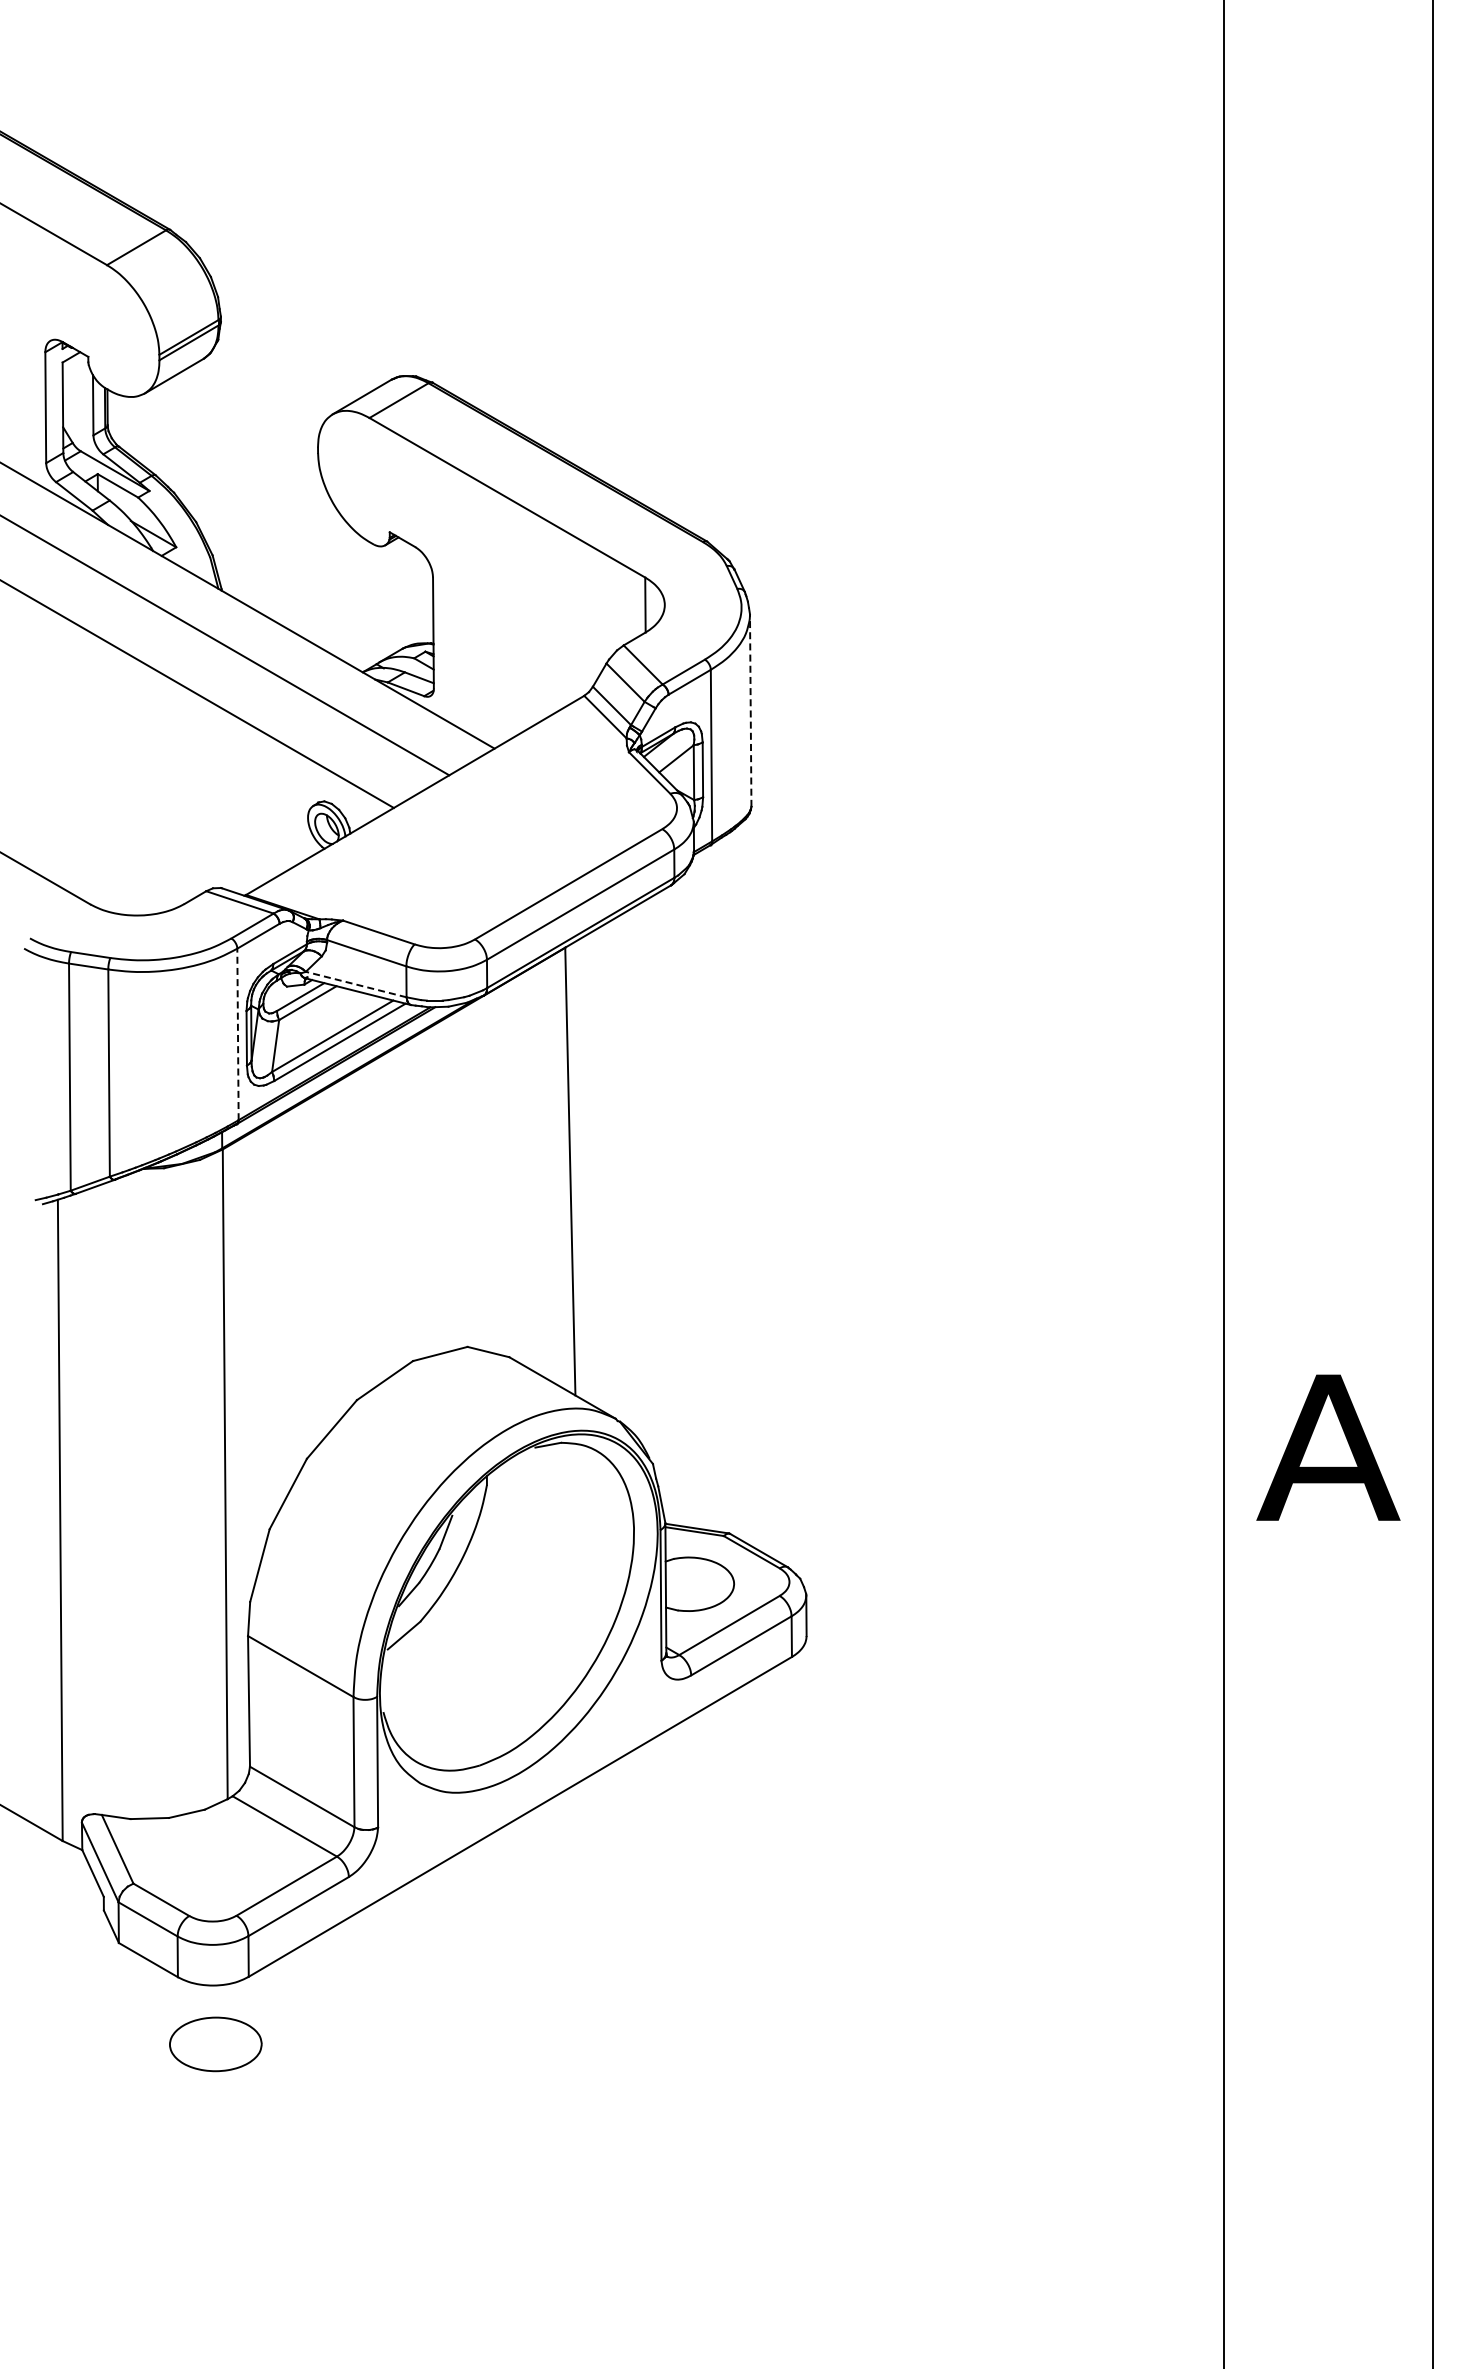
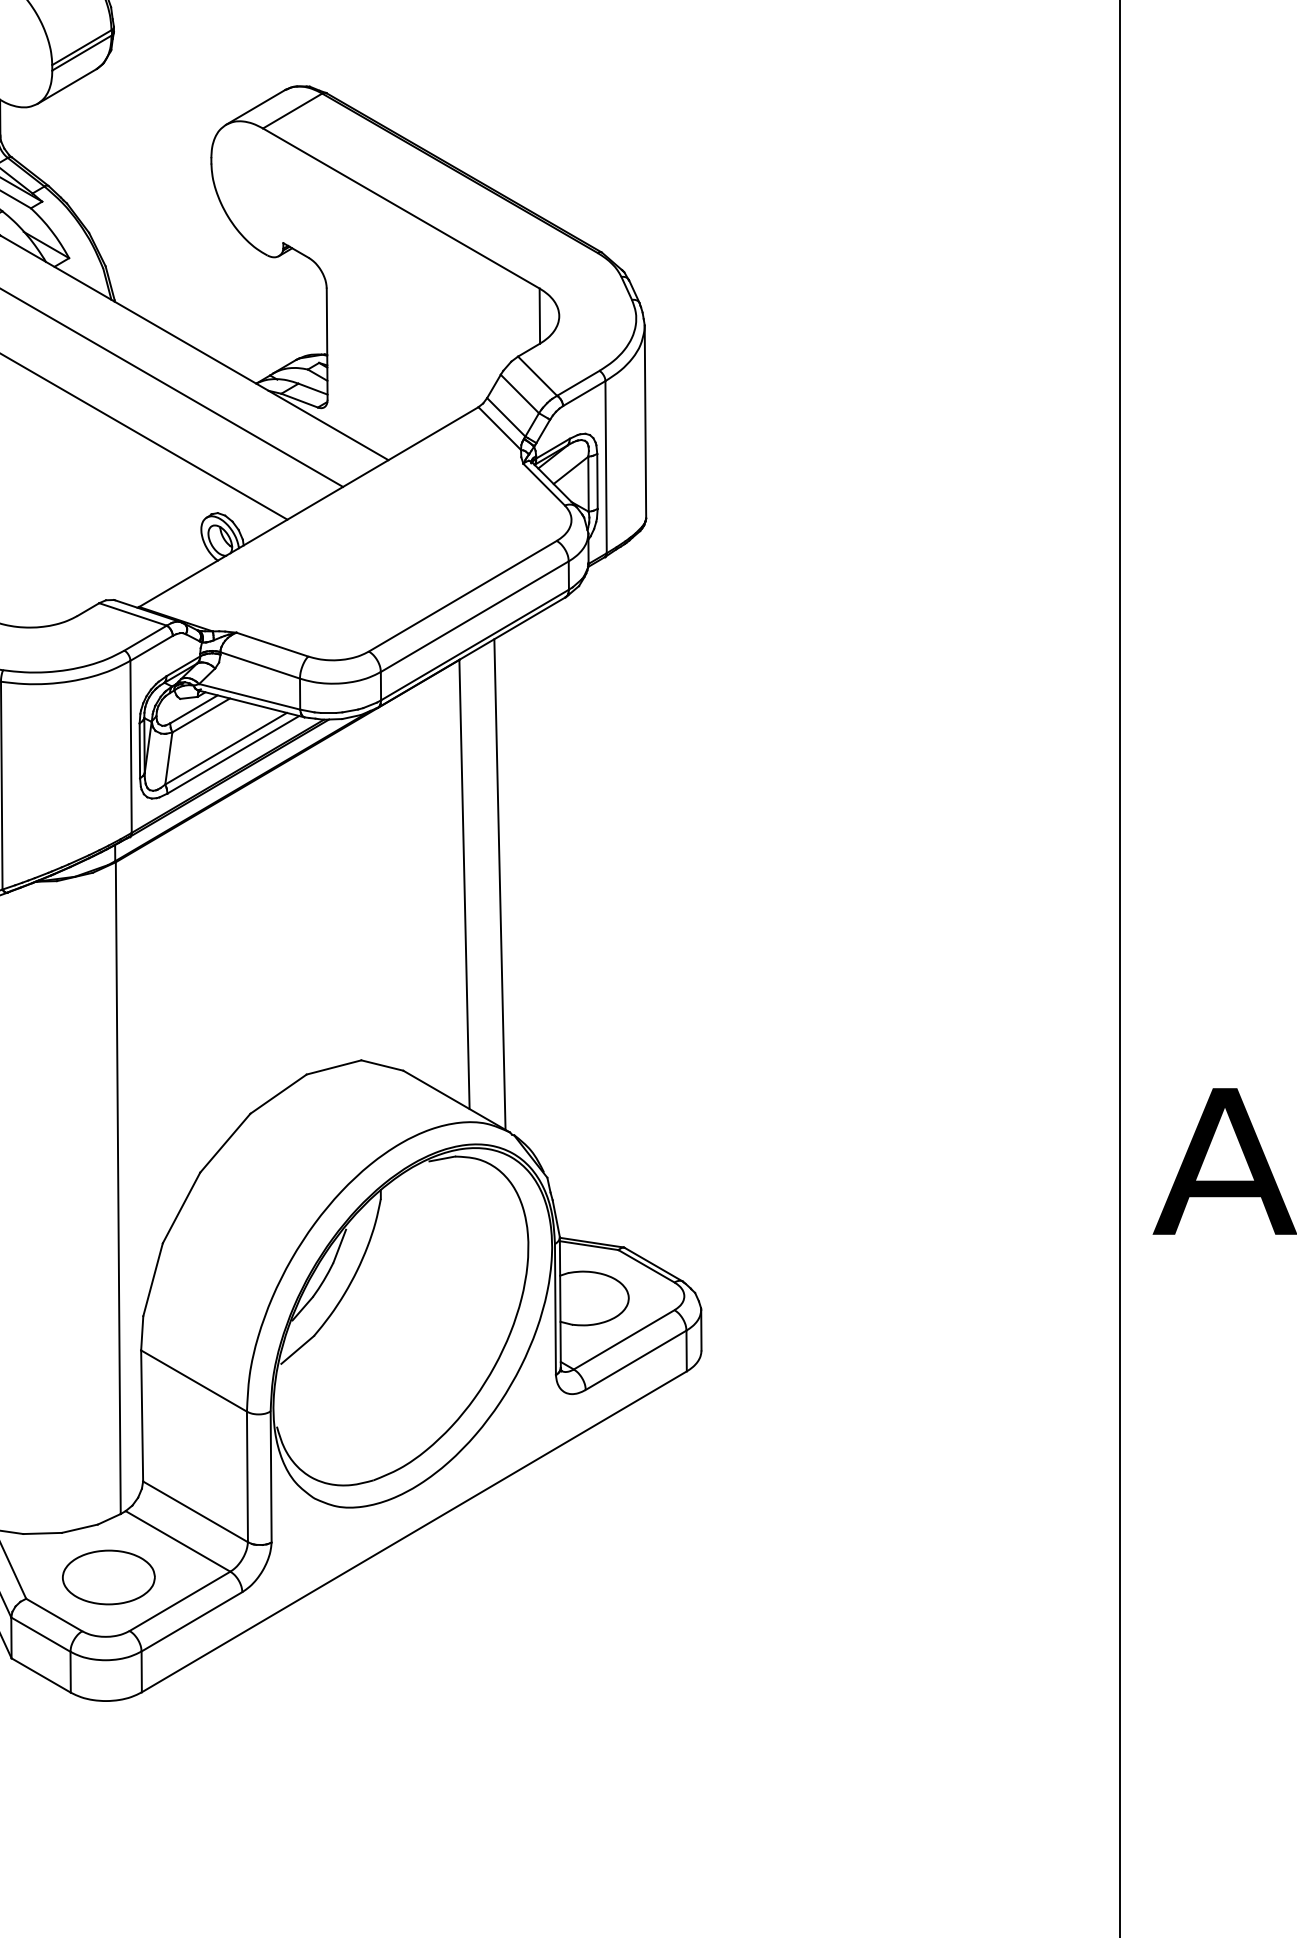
line: (750, 710) -> (645, 421), dashed -> solid
line: (356, 984) -> (249, 696), dashed -> solid
line: (237, 1034) -> (130, 746), dashed -> solid
line: (605, 1171) -> (499, 884), added
part: (215, 2044) -> (108, 1577), moved

